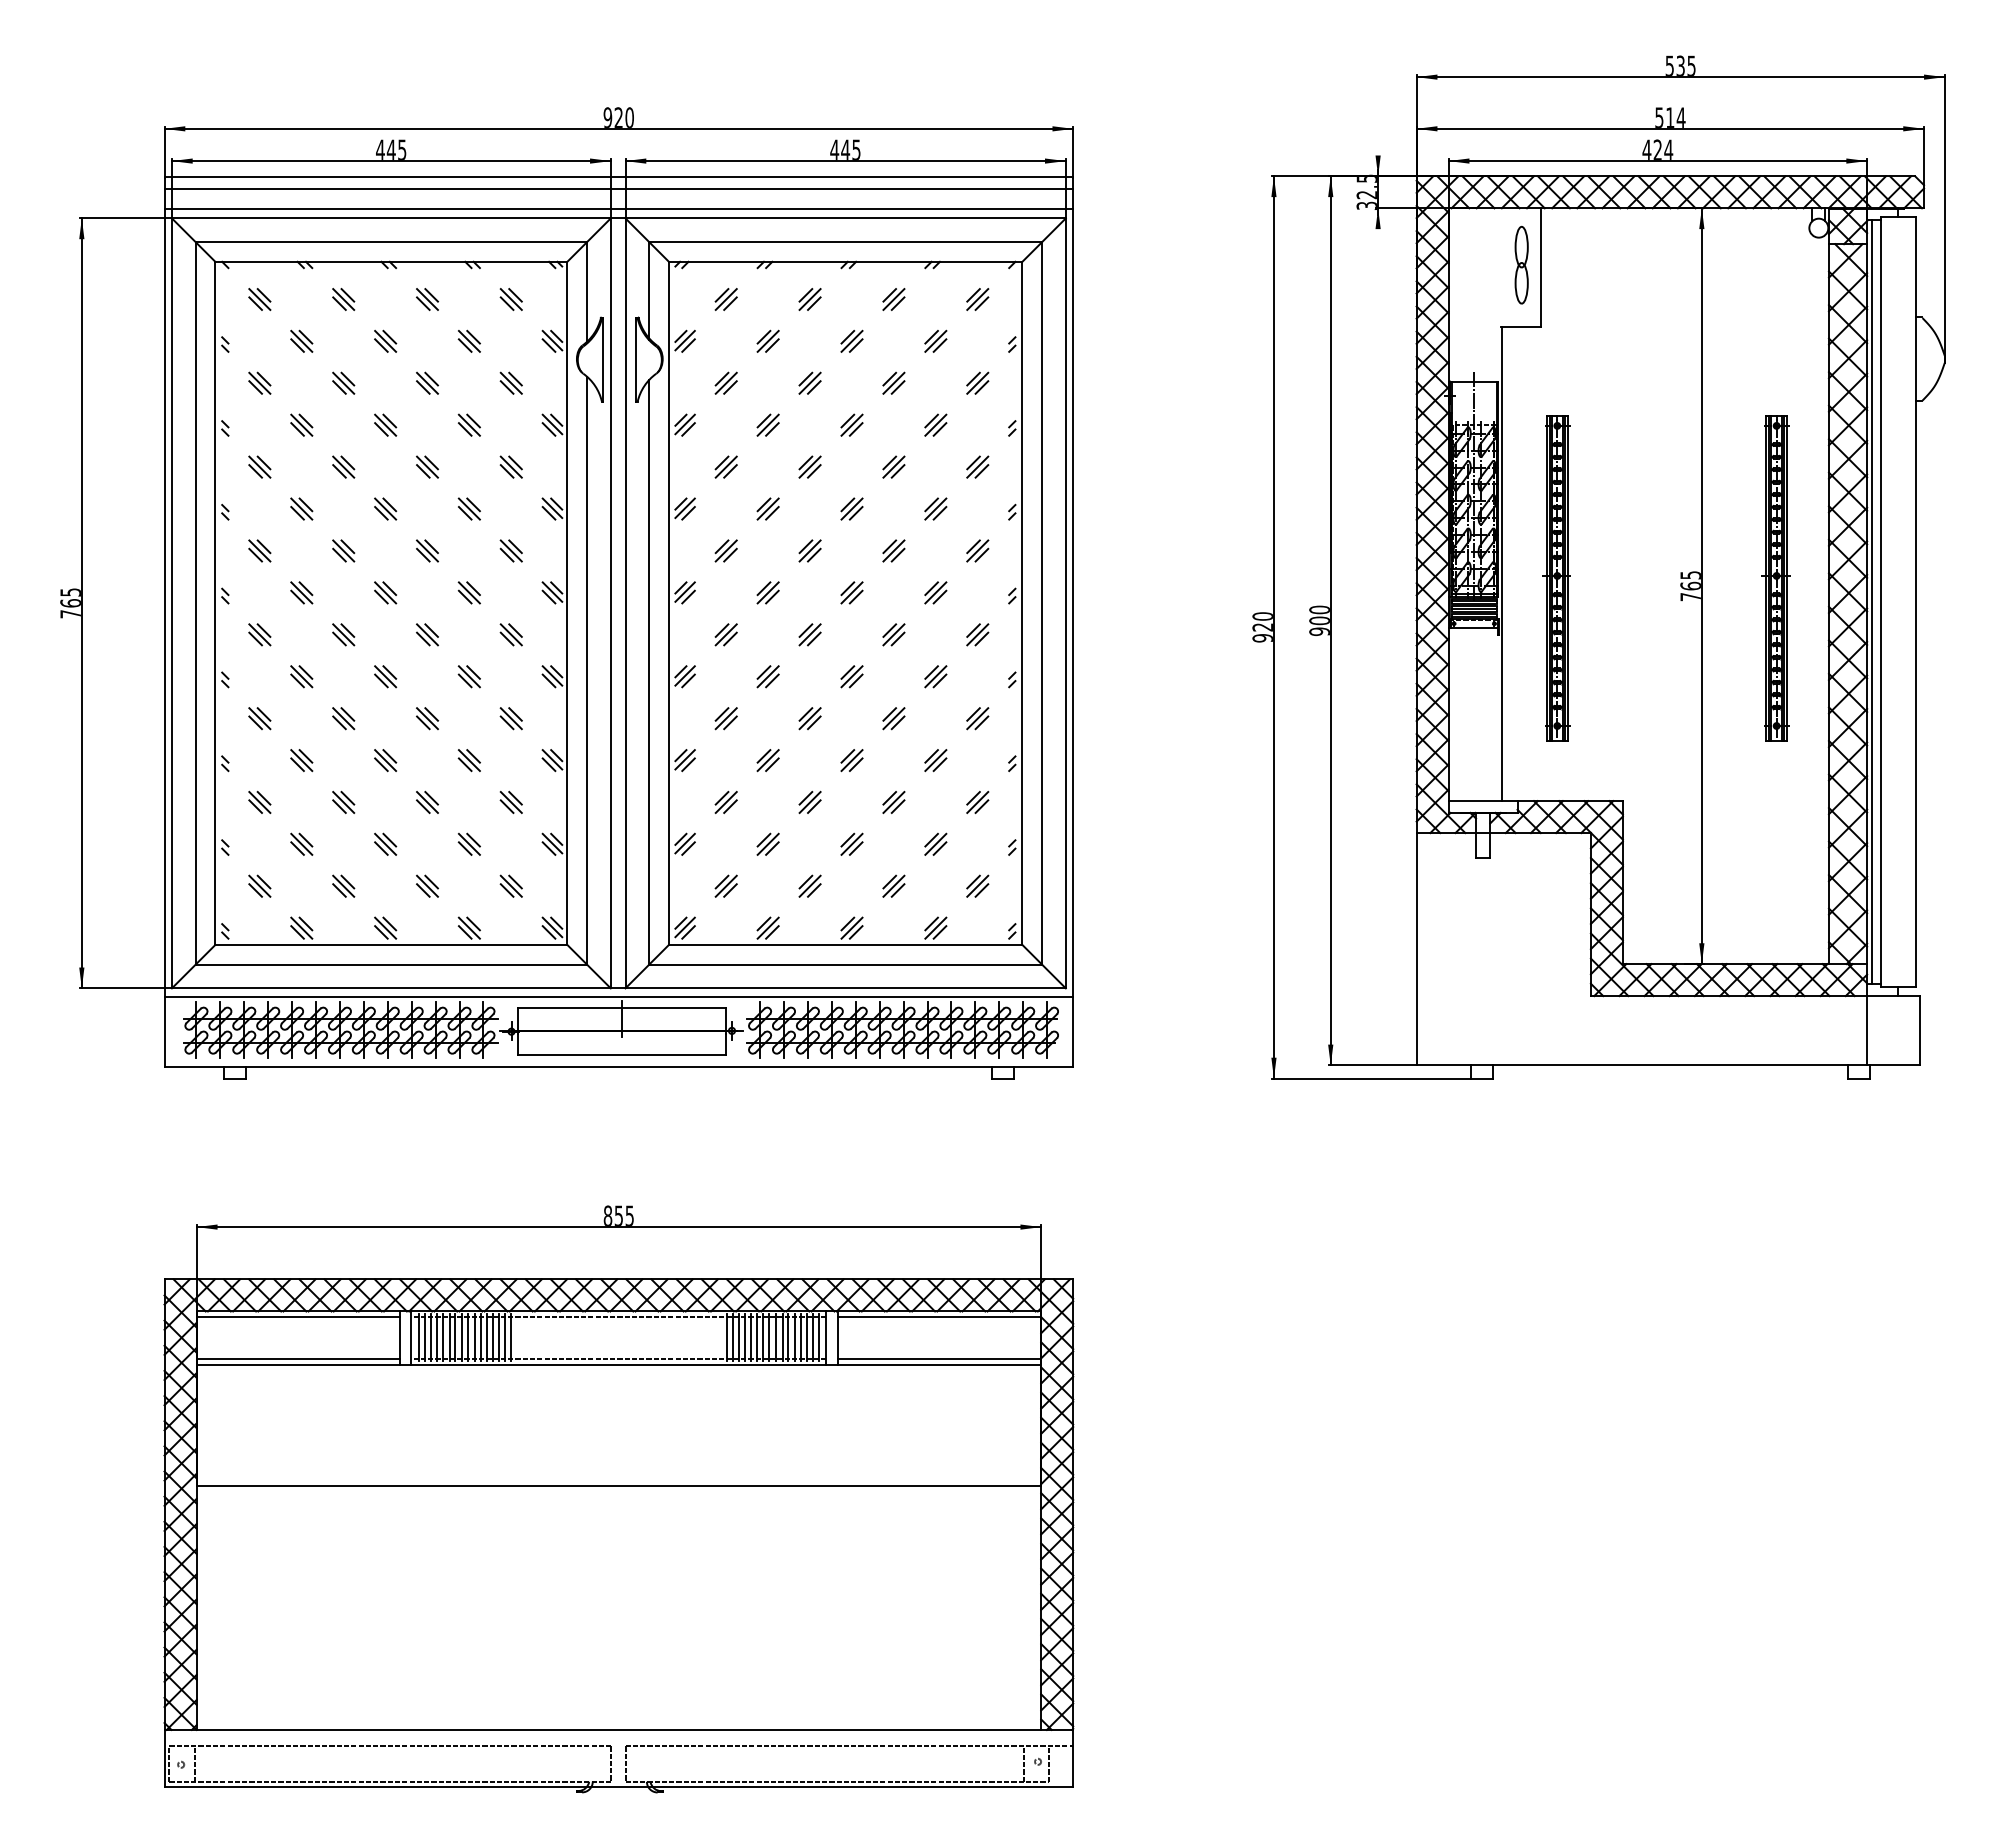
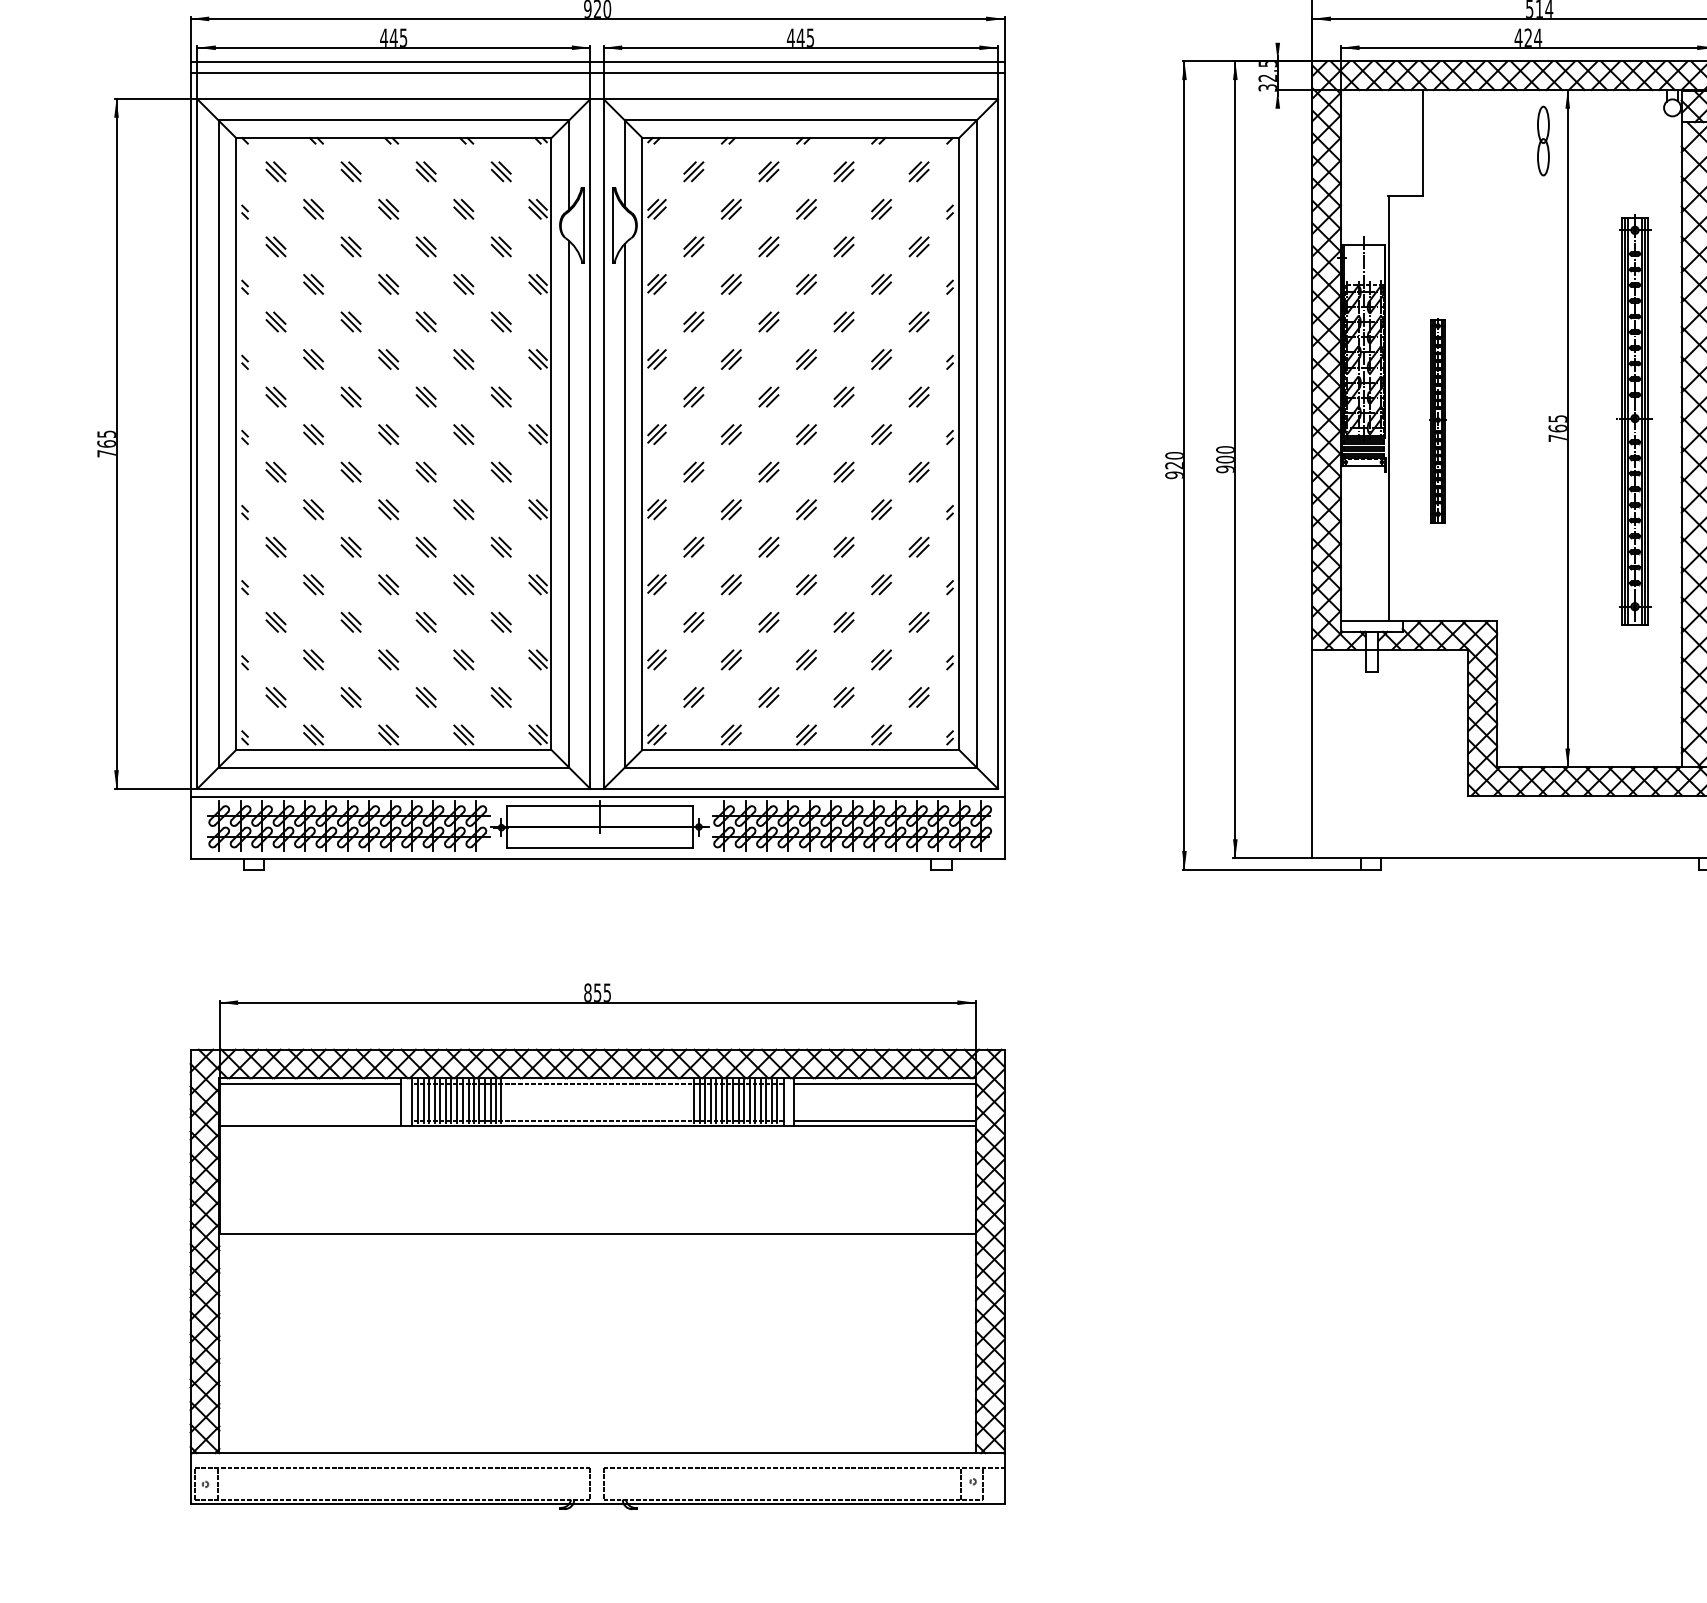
line: (618, 209) -> (597, 91), removed
part: (1521, 264) -> (1543, 140), moved
part: (1556, 578) -> (1437, 421), size x0.7
part: (1775, 578) -> (1633, 421), size x1.4
line: (297, 1358) -> (309, 1120), removed

